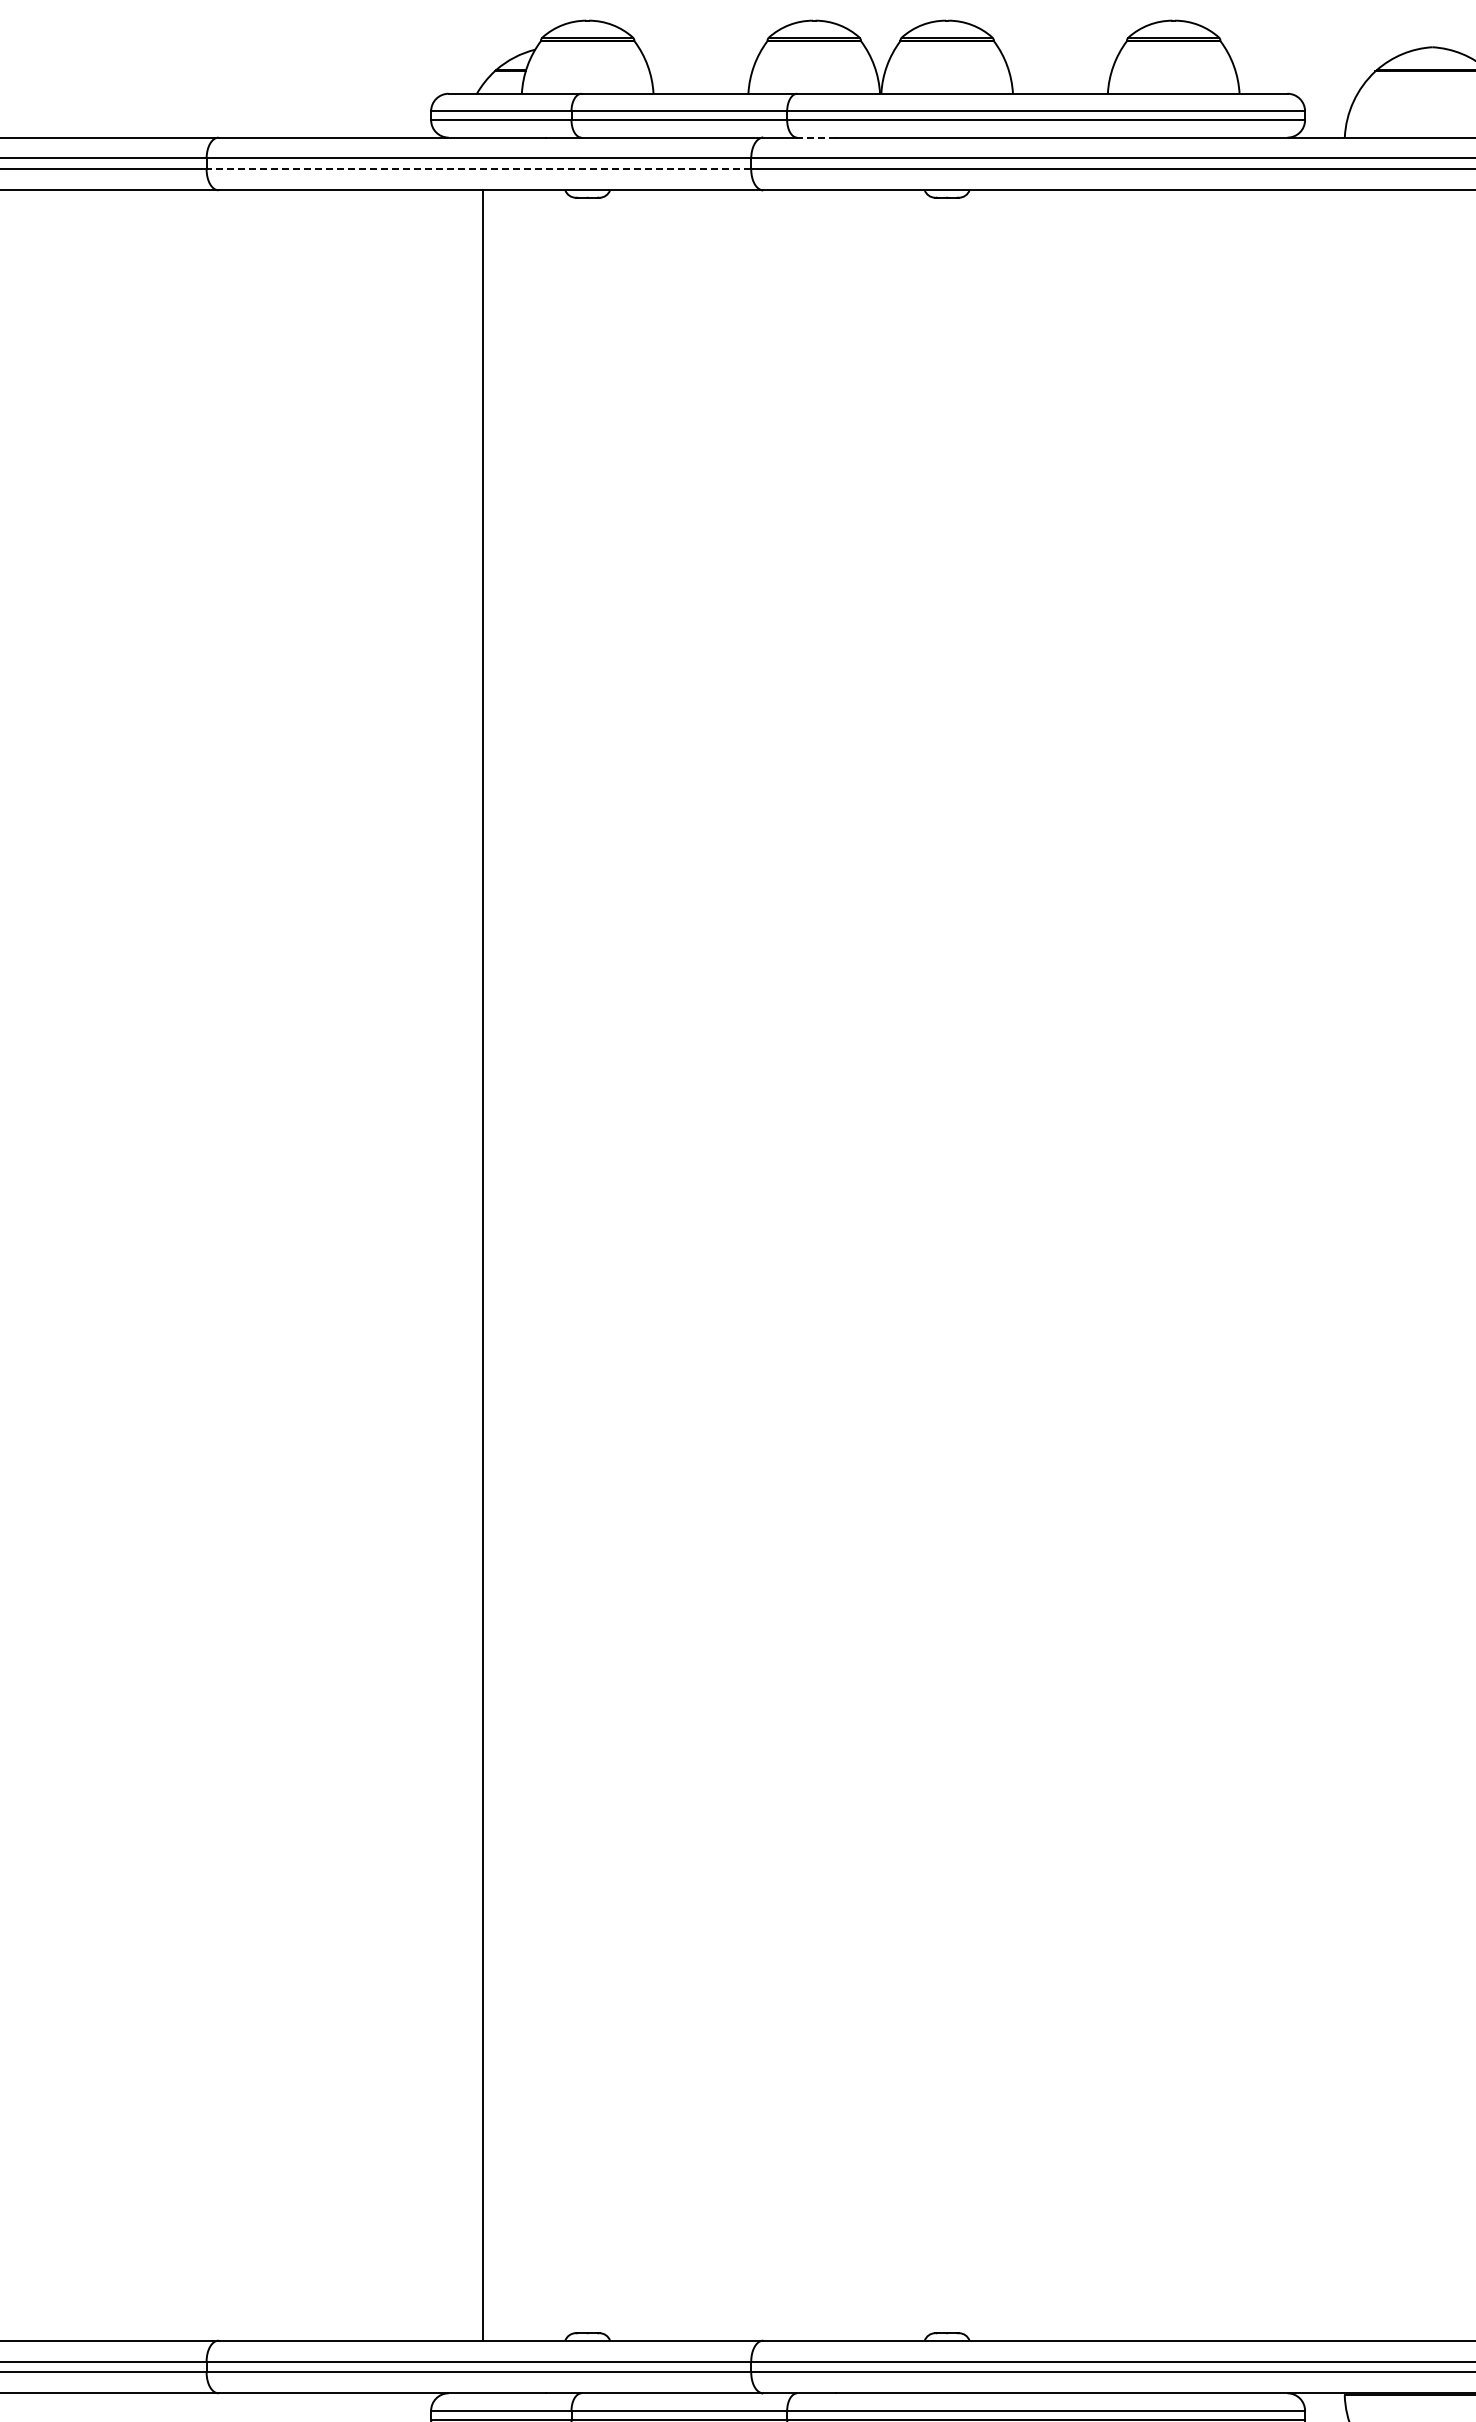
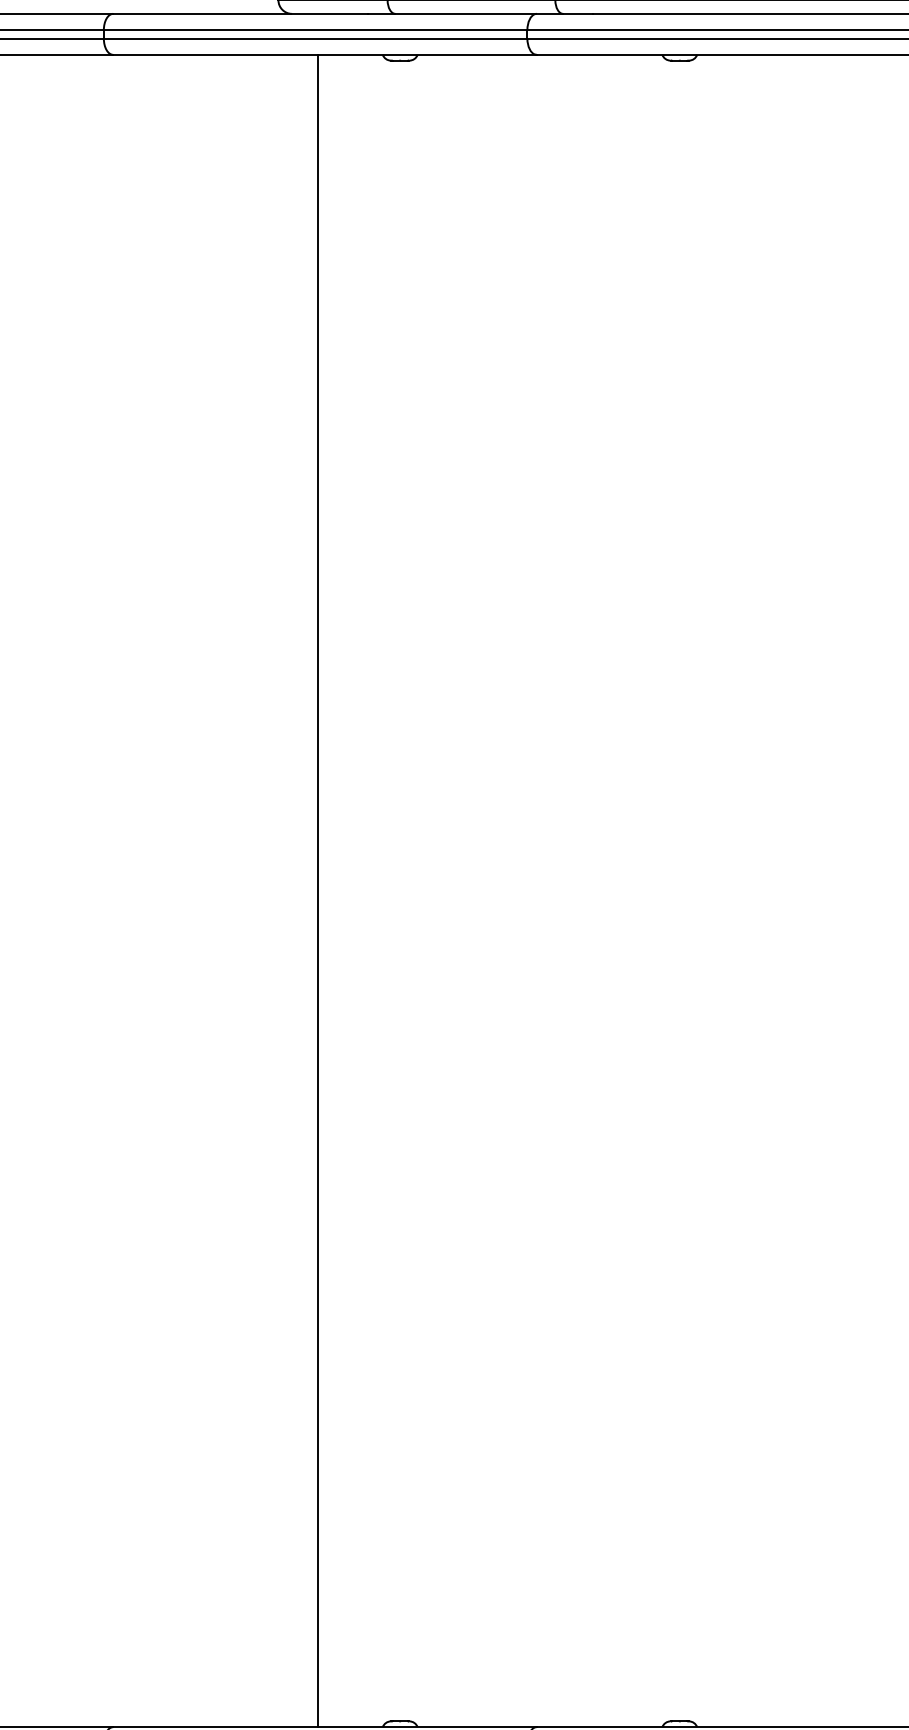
line: (816, 137) -> (578, 13), dashed -> solid
line: (478, 169) -> (315, 38), dashed -> solid

